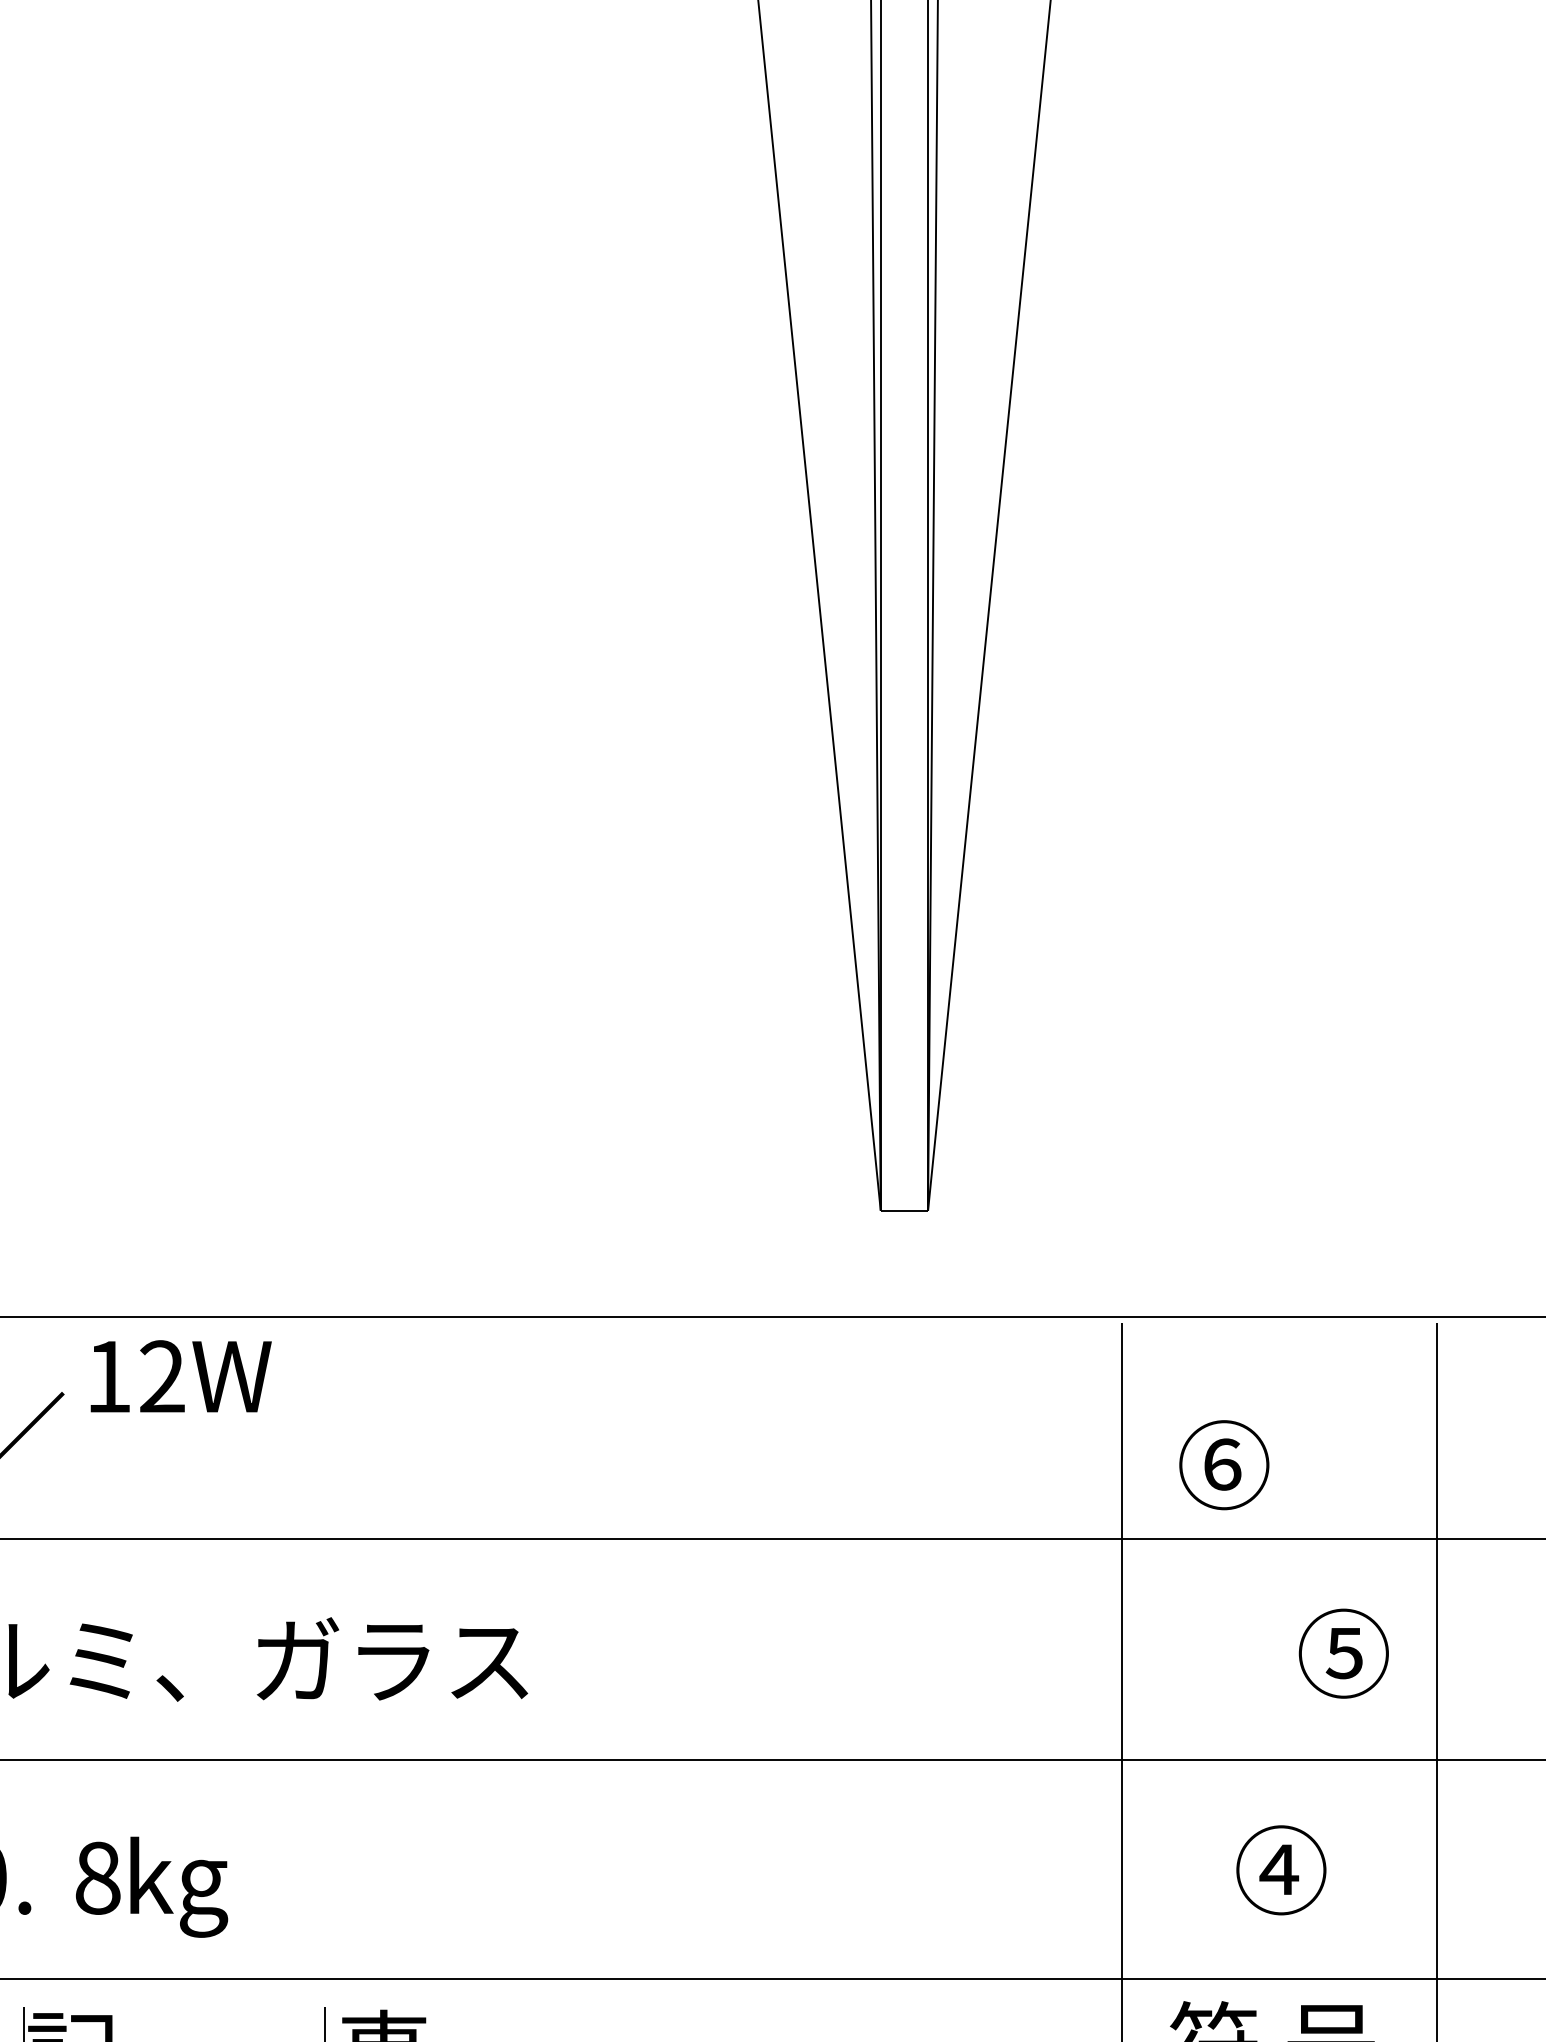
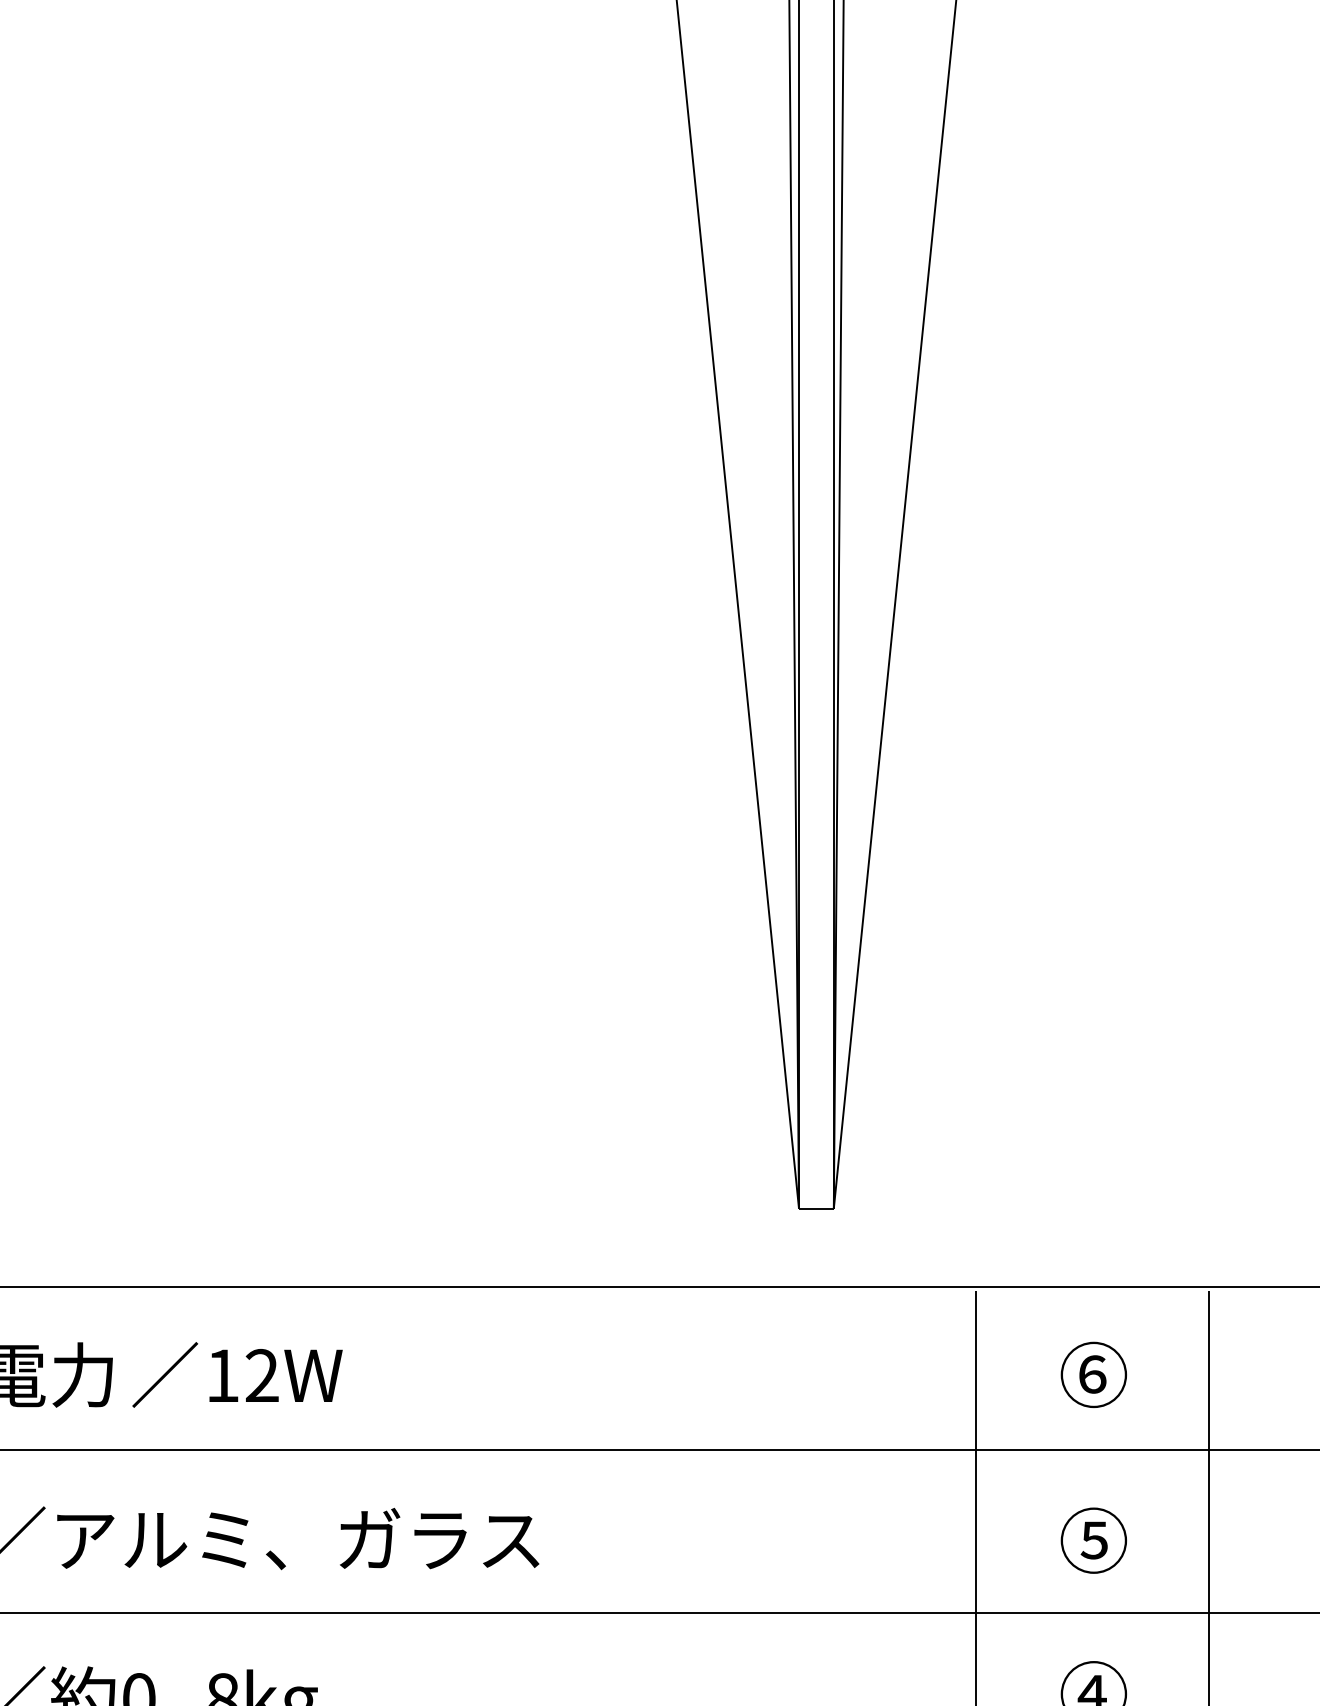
text: (180, 1376) -> (275, 1375), moved
text: (1223, 1464) -> (1093, 1374), moved
text: (1343, 1653) -> (1093, 1540), moved

